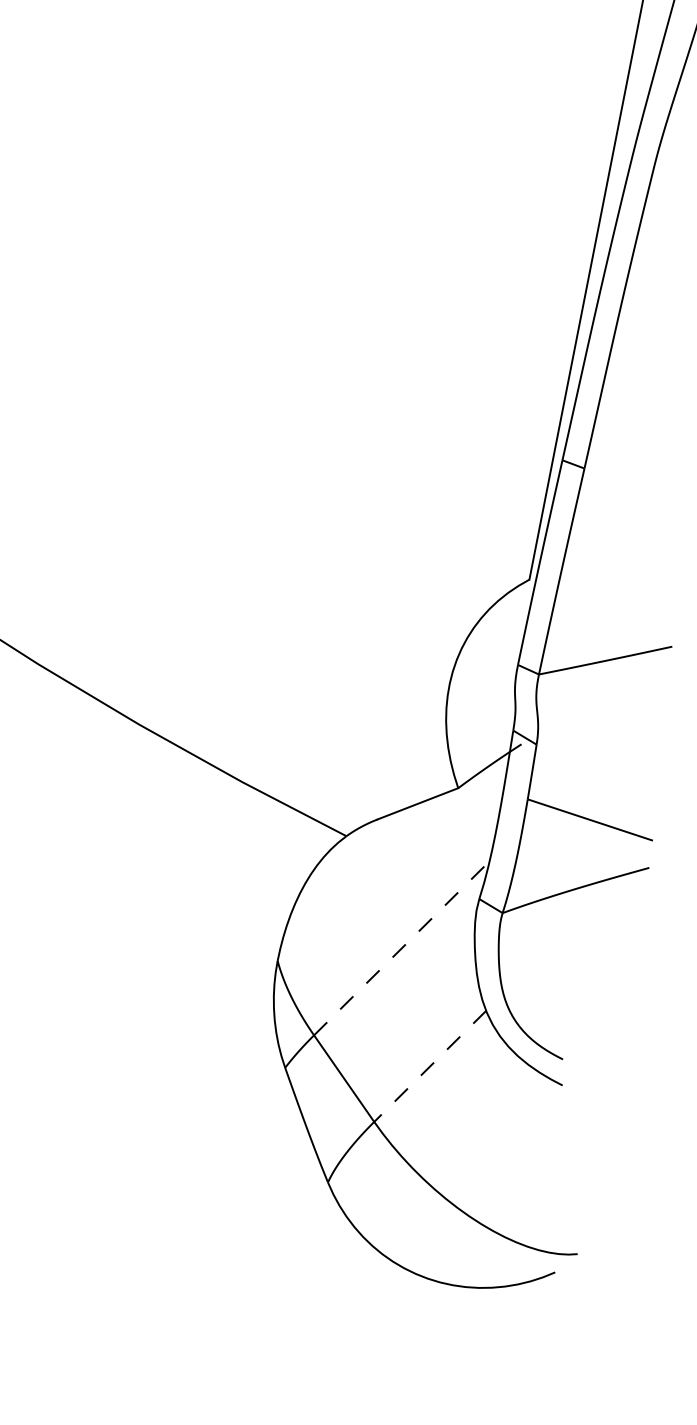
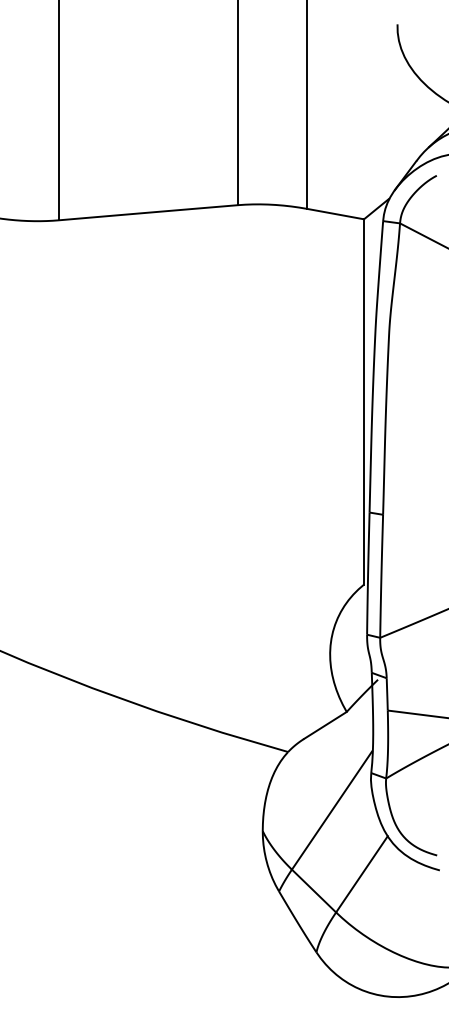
line: (401, 949) -> (332, 810), dashed -> solid
line: (429, 1066) -> (361, 874), dashed -> solid

